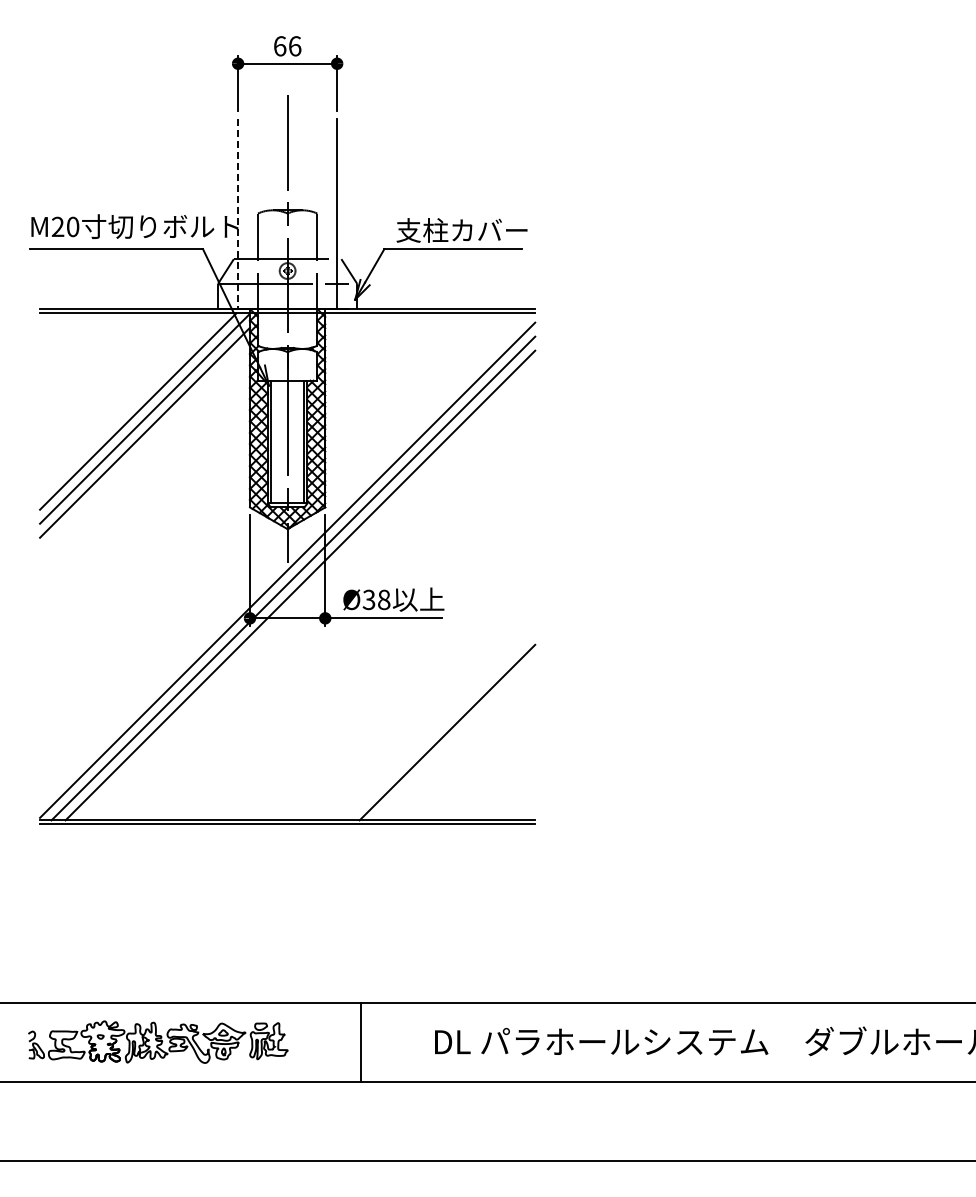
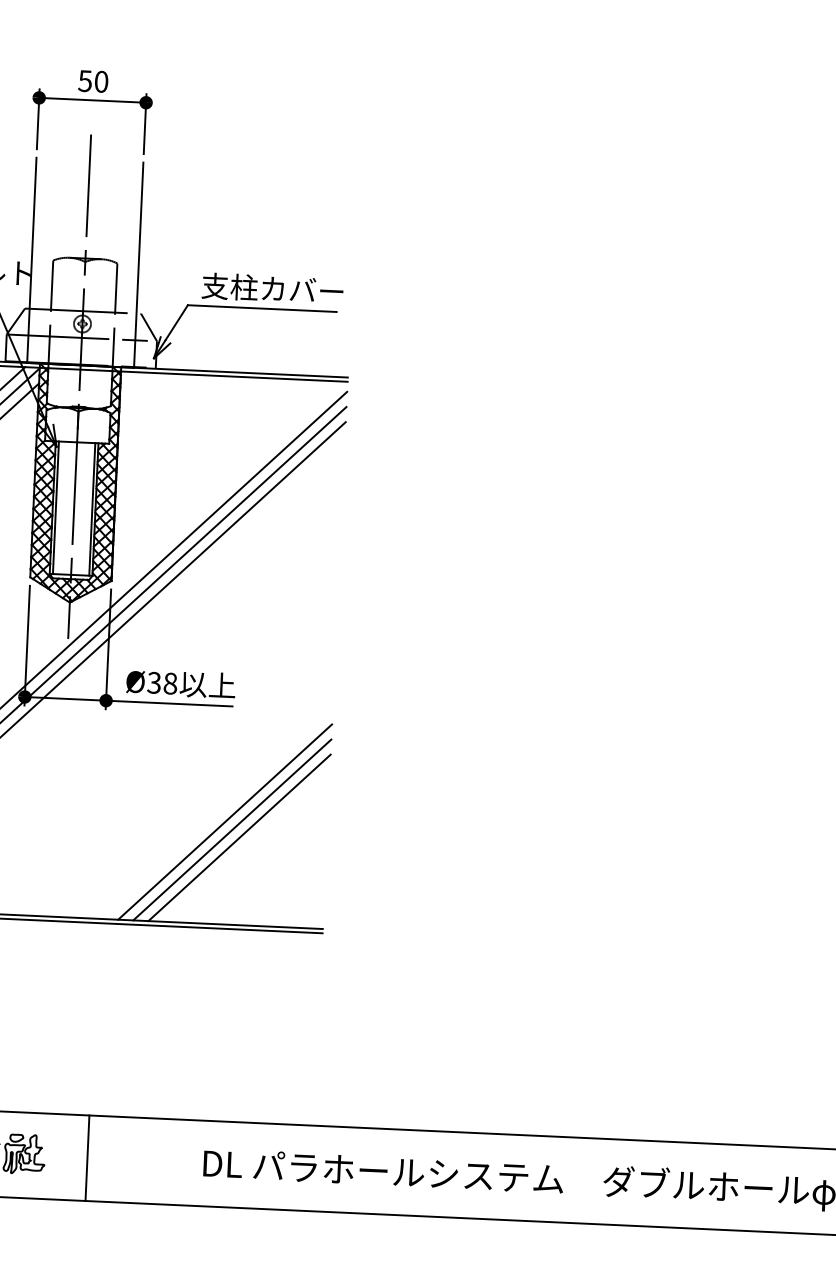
text: (287, 46) -> (93, 81), 66 -> 50
line: (238, 214) -> (32, 260), dashed -> solid
line: (440, 725) -> (225, 821), added
line: (454, 739) -> (239, 837), added
line: (361, 1041) -> (87, 1157), moved

